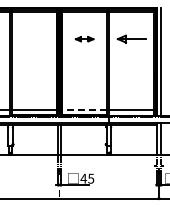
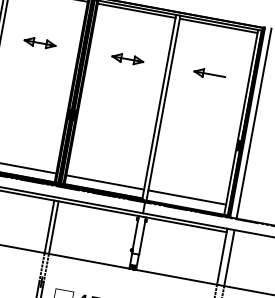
part: (34, 39) -> (39, 43), added
part: (130, 39) -> (207, 74), size x0.62
line: (84, 109) -> (104, 182), dashed -> solid

